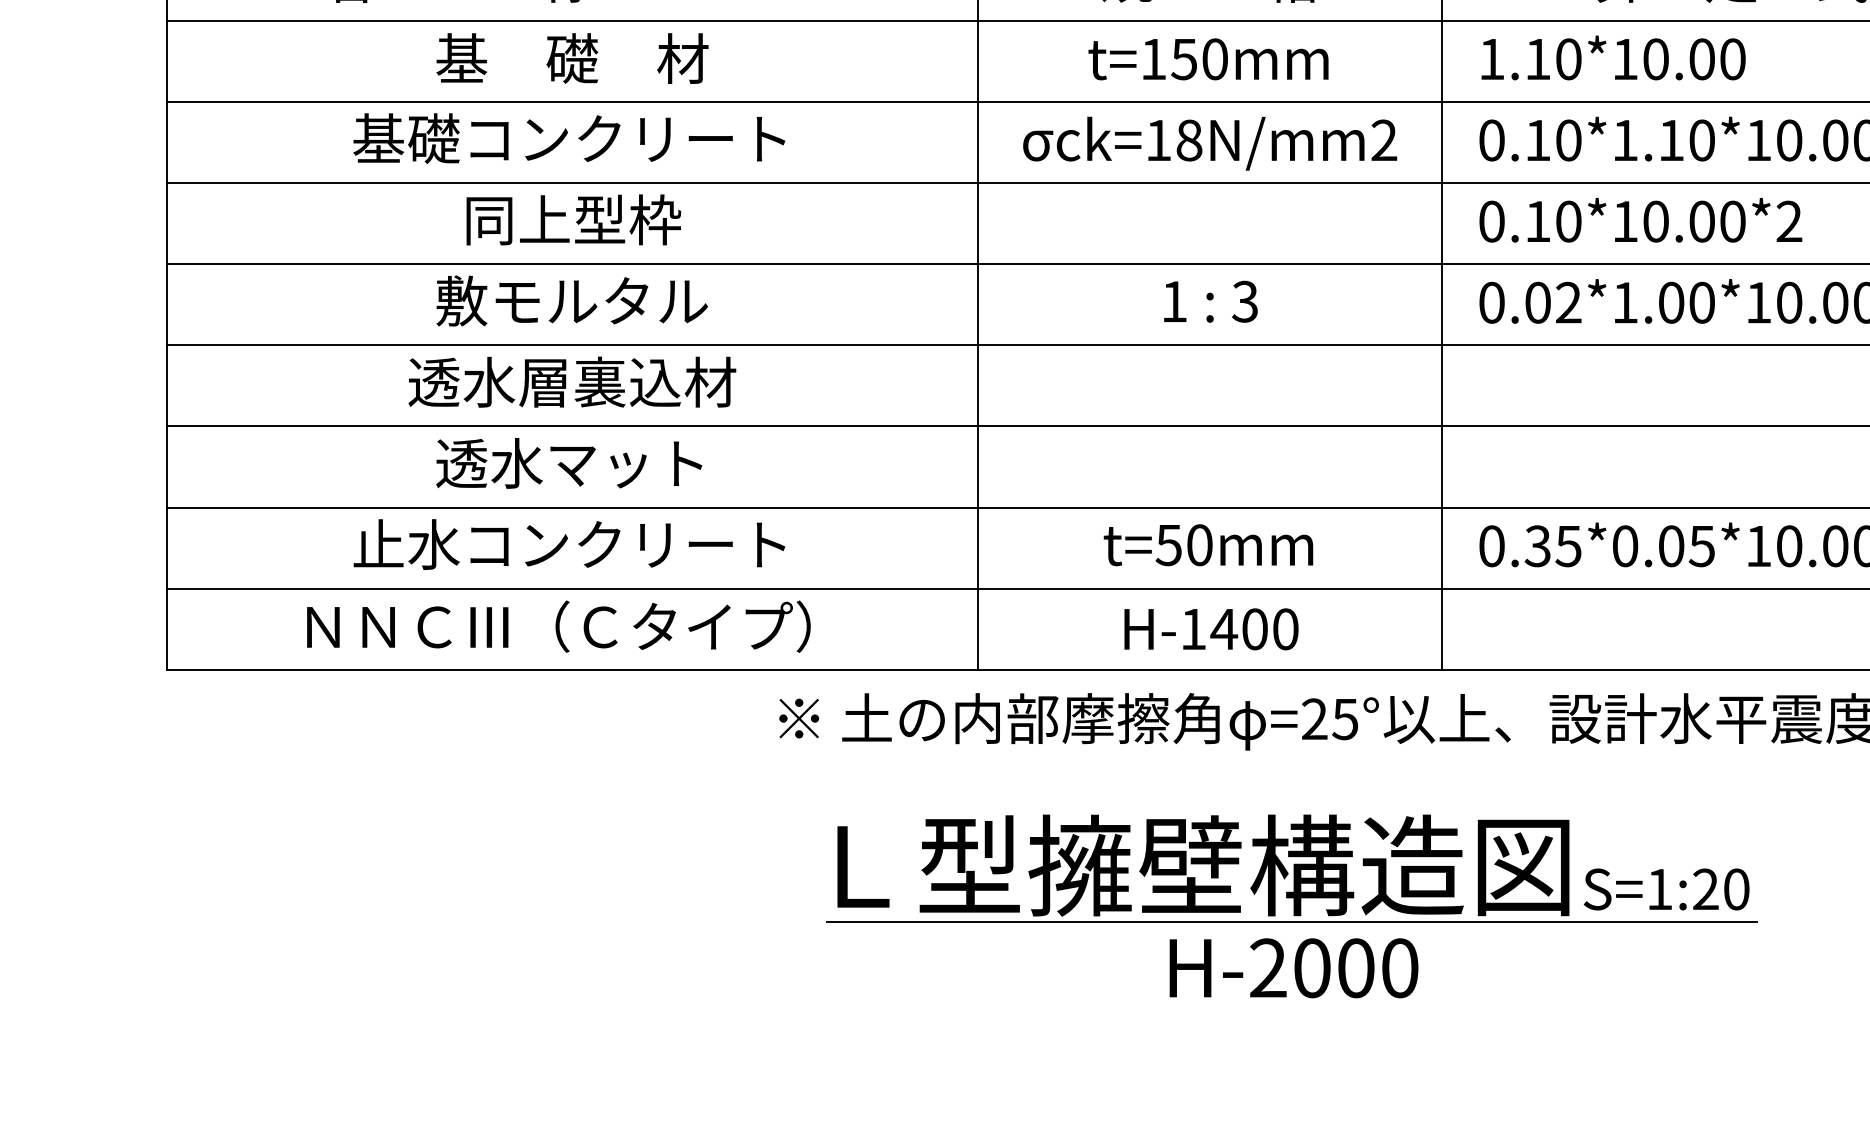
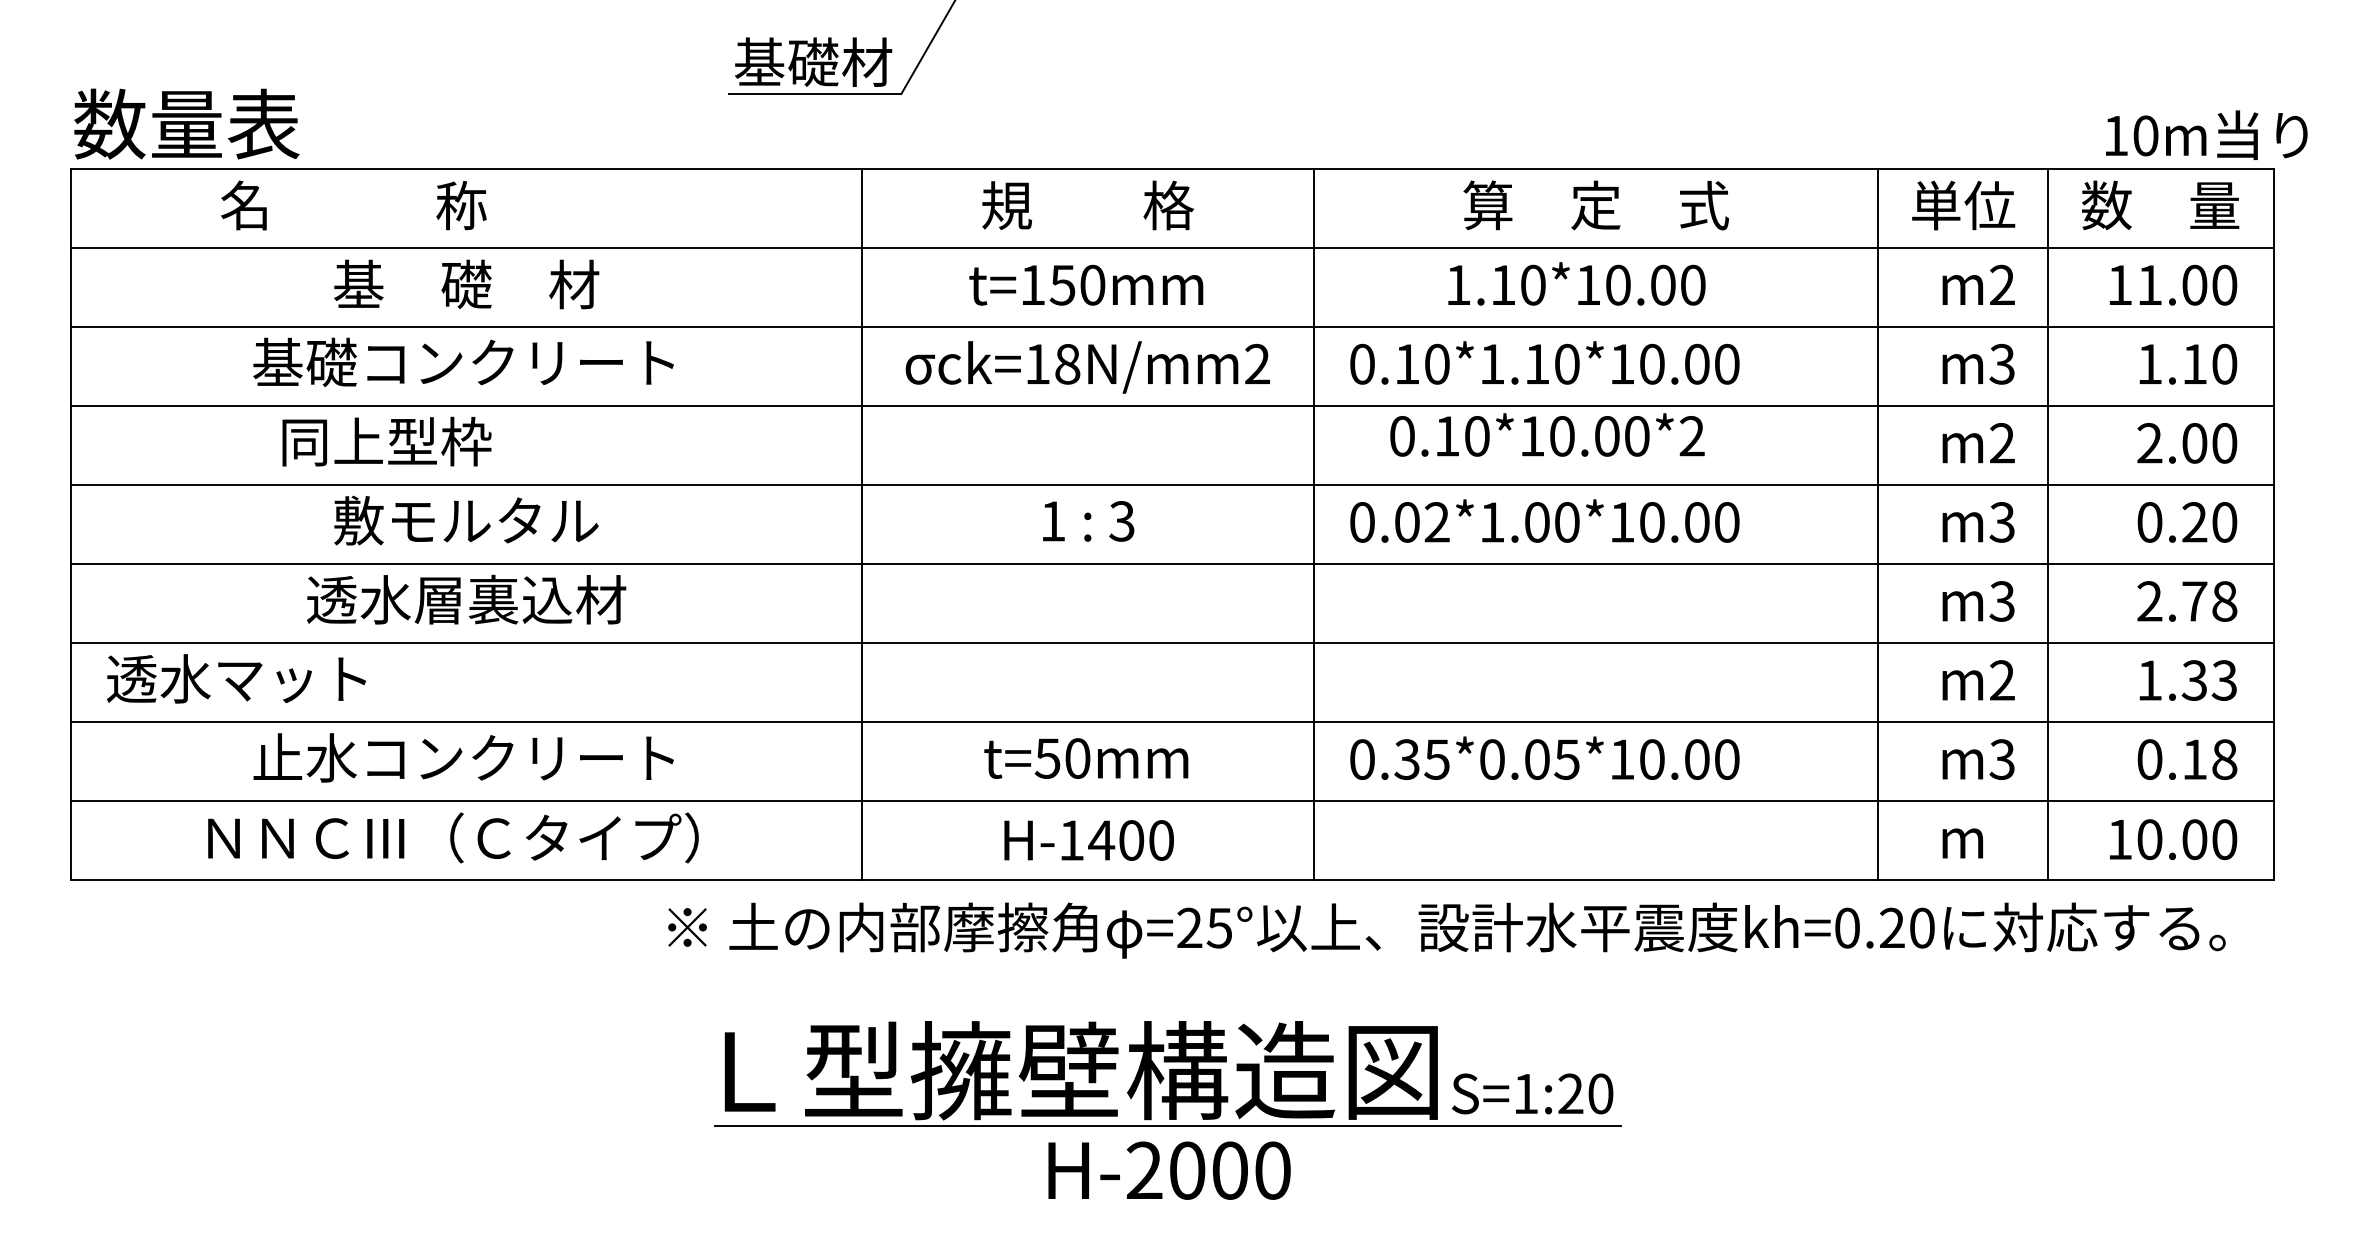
text: (1613, 57) -> (1576, 283), moved
text: (573, 219) -> (386, 441), moved
text: (1640, 219) -> (1547, 434), moved
text: (569, 463) -> (236, 678), moved

